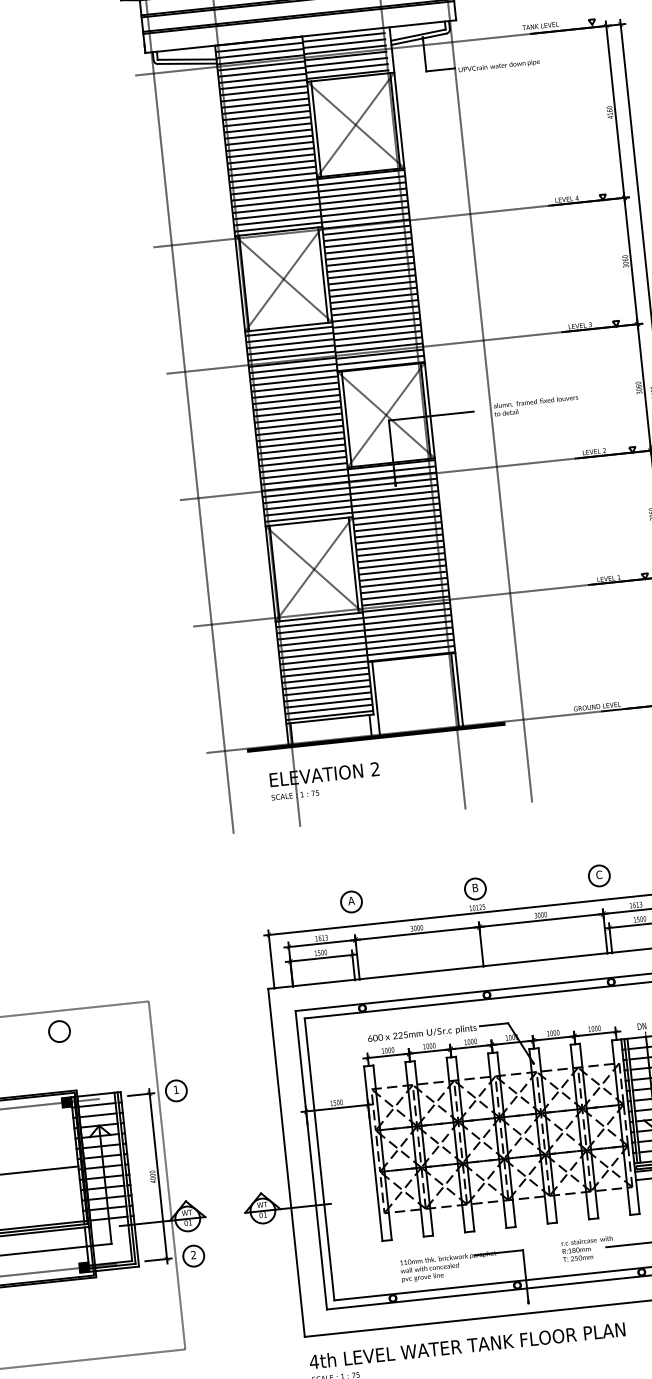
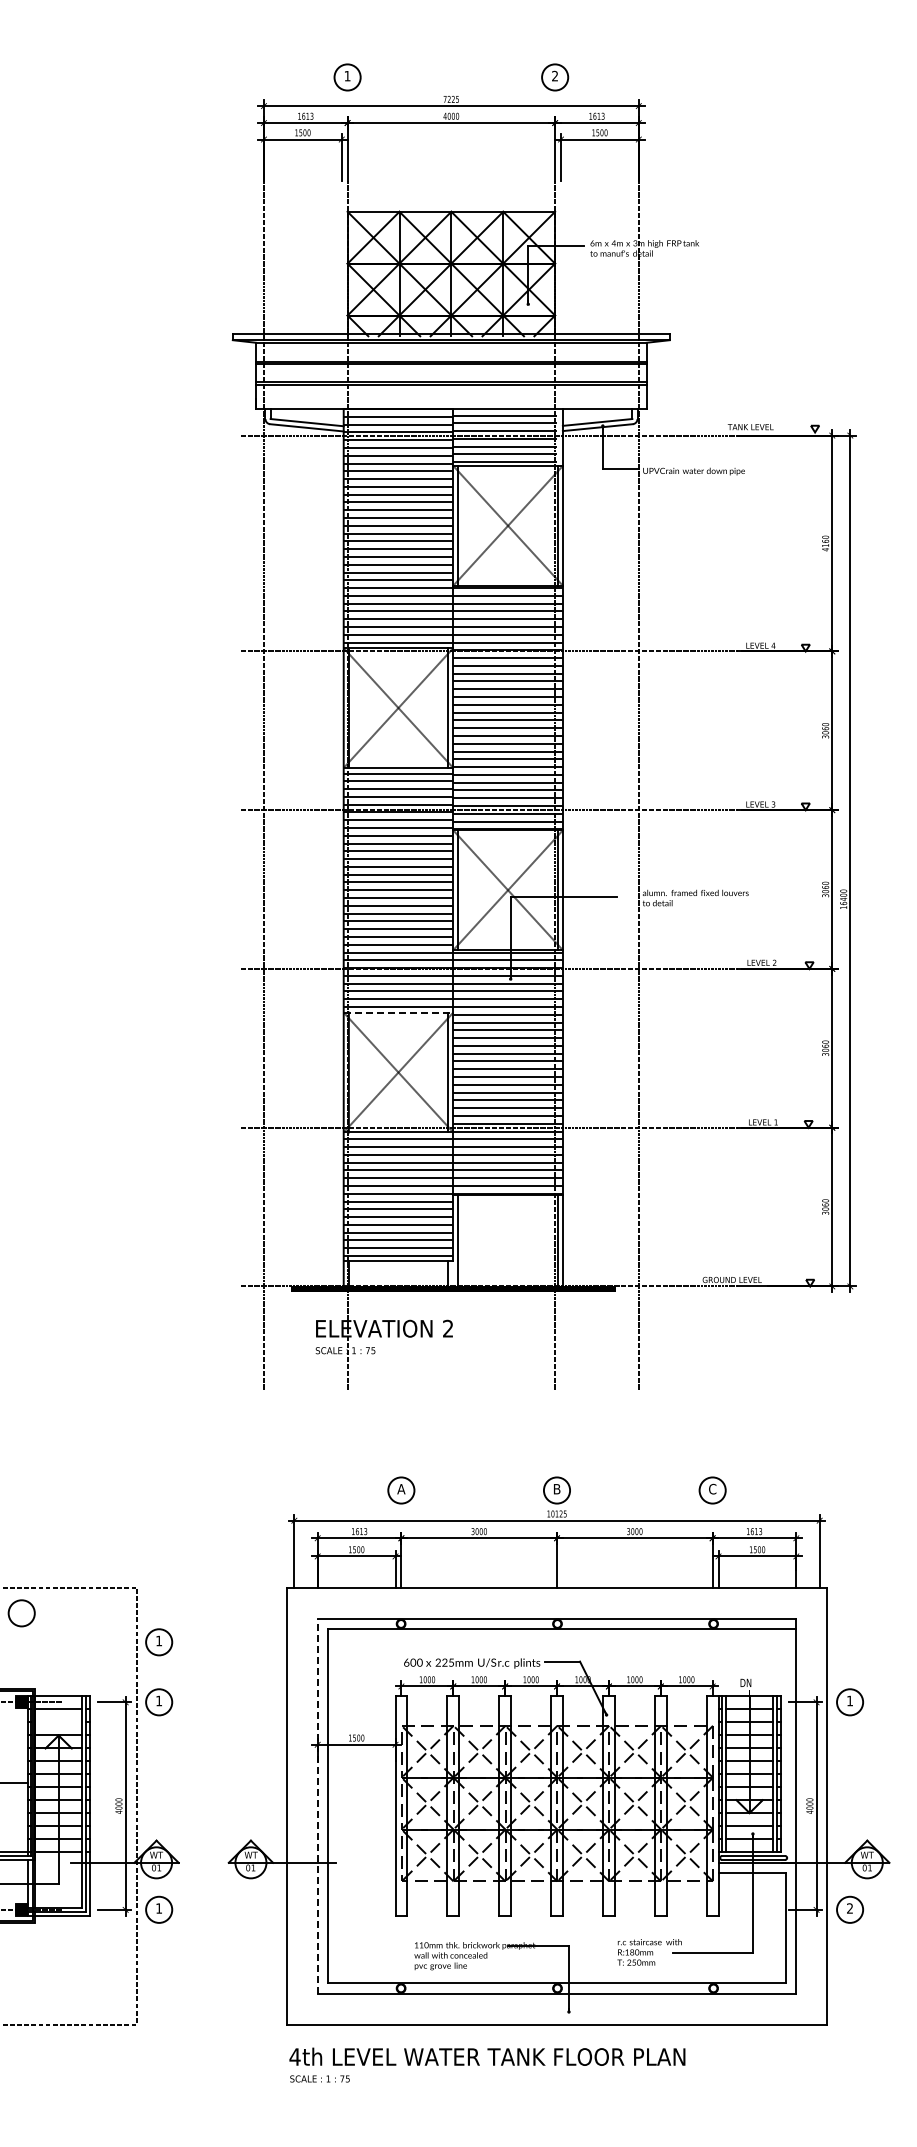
line: (309, 521) -> (398, 1012), solid -> dashed
part: (171, 1043) -> (159, 1642), added
line: (97, 1115) -> (58, 1722), removed
line: (311, 1159) -> (317, 1805), solid -> dashed
text: (193, 1255) -> (158, 1908), 2 -> 1

